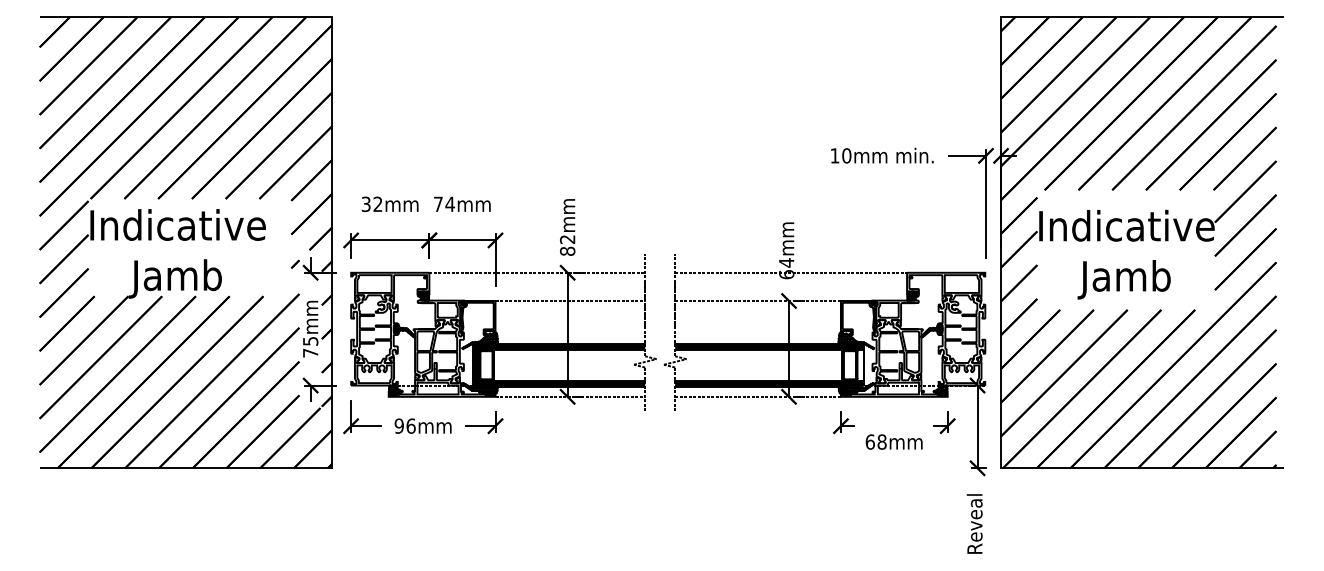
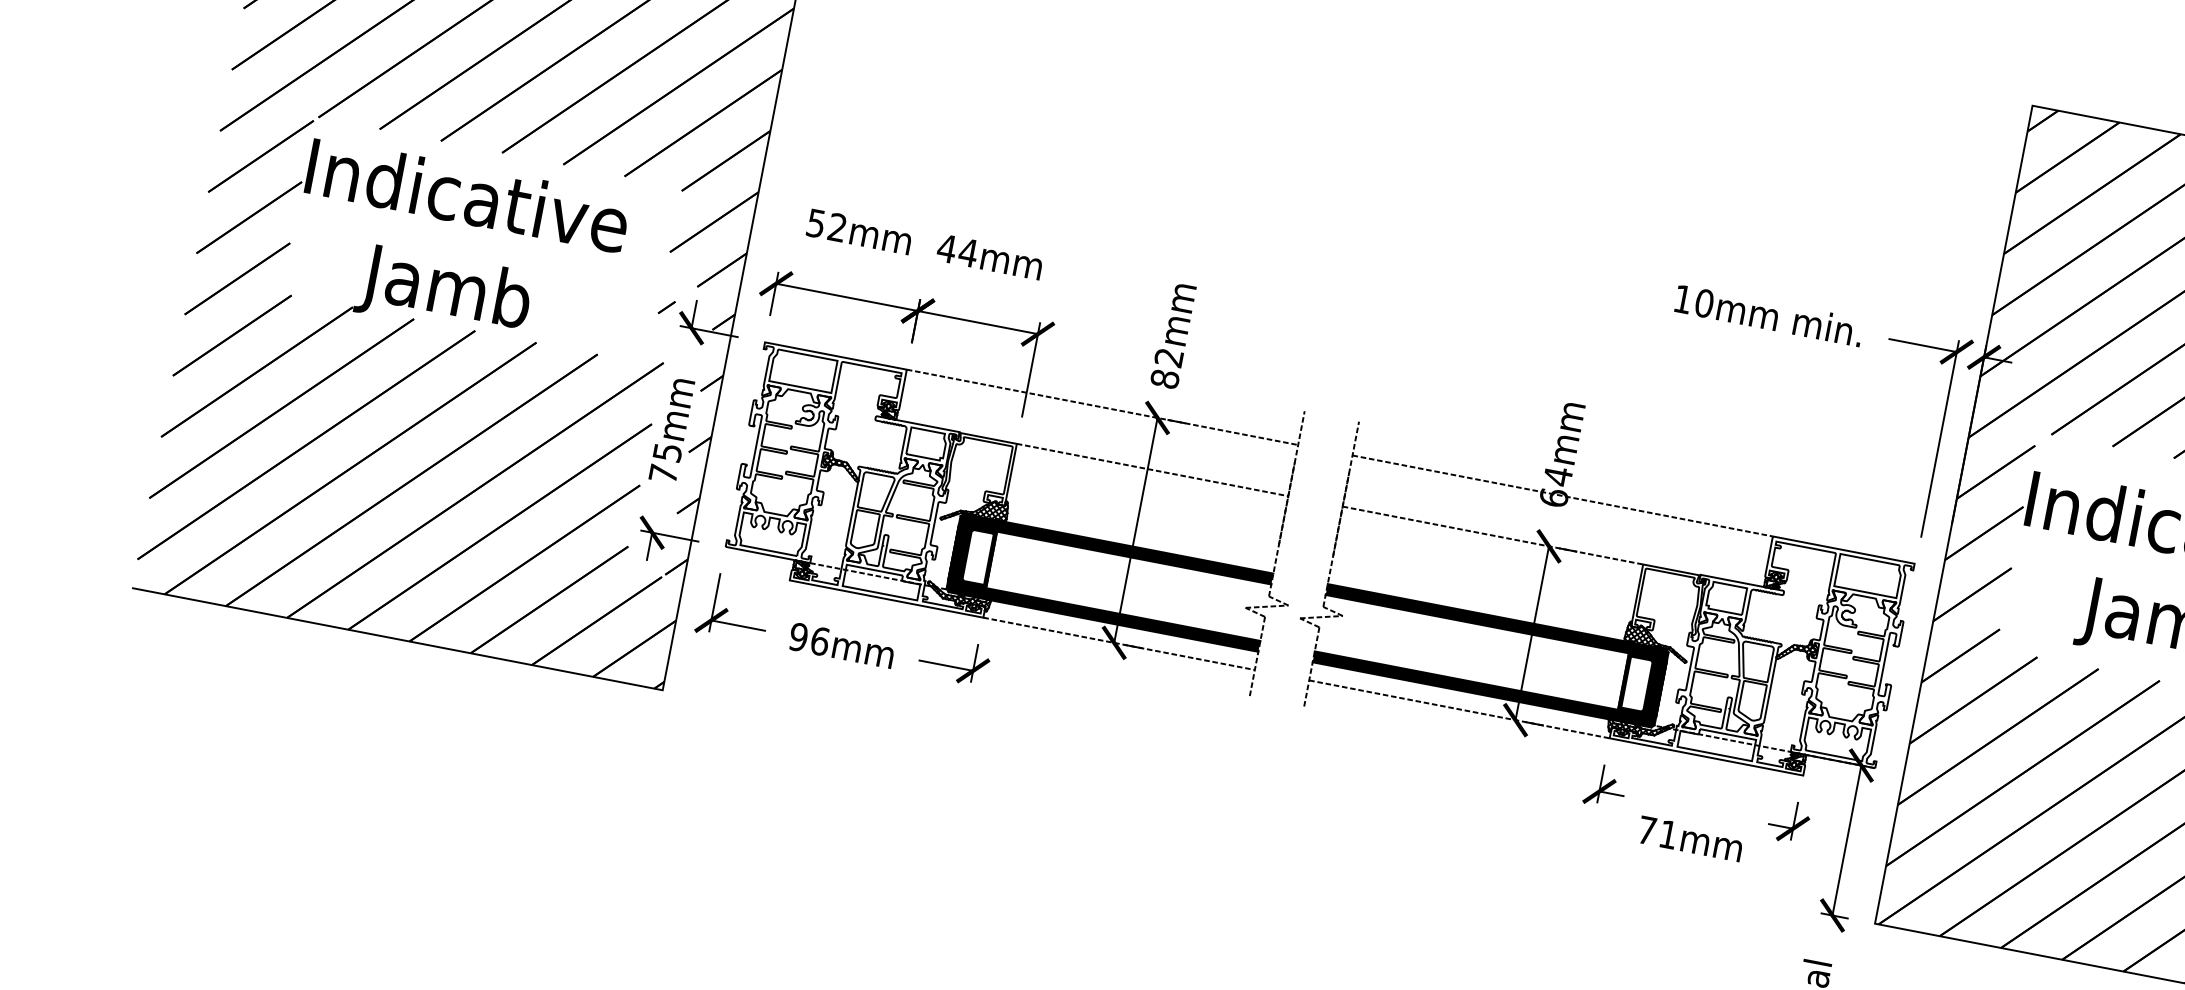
text: (366, 203) -> (816, 222), 32mm -> 52mm
text: (438, 203) -> (947, 247), 74mm -> 44mm
fill: (859, 364) -> (1654, 686), added
text: (875, 441) -> (1656, 831), 68mm -> 71mm

